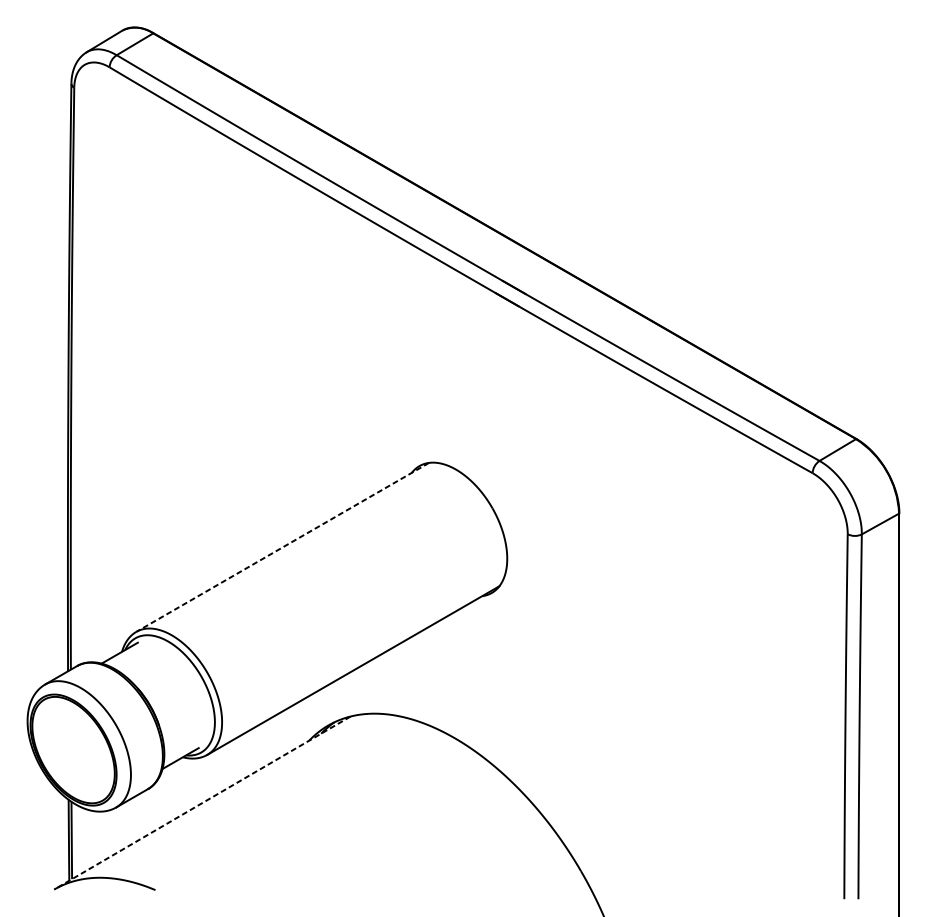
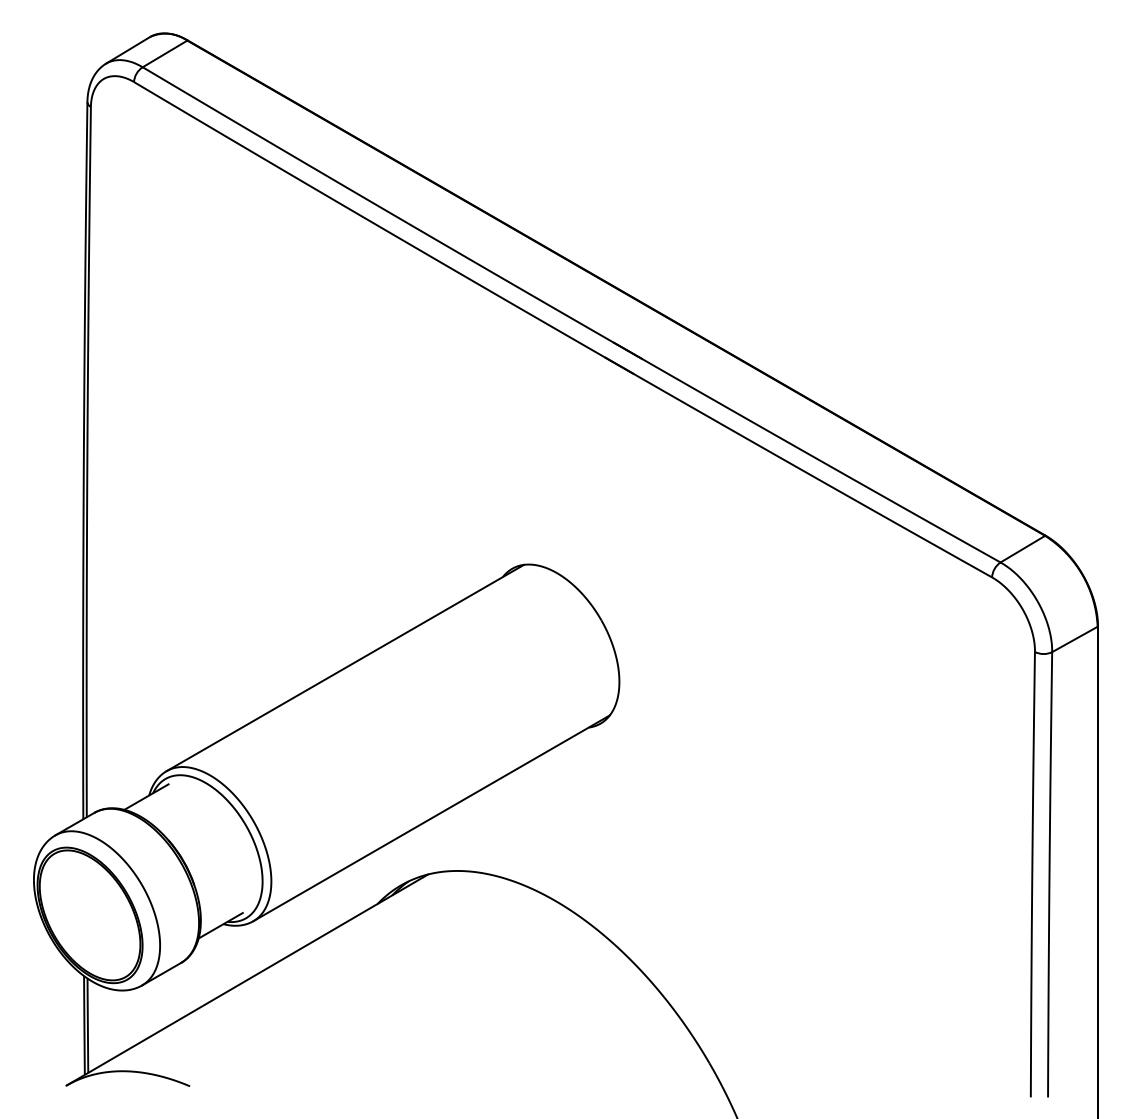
line: (282, 547) -> (344, 668), dashed -> solid
line: (201, 803) -> (246, 980), dashed -> solid

